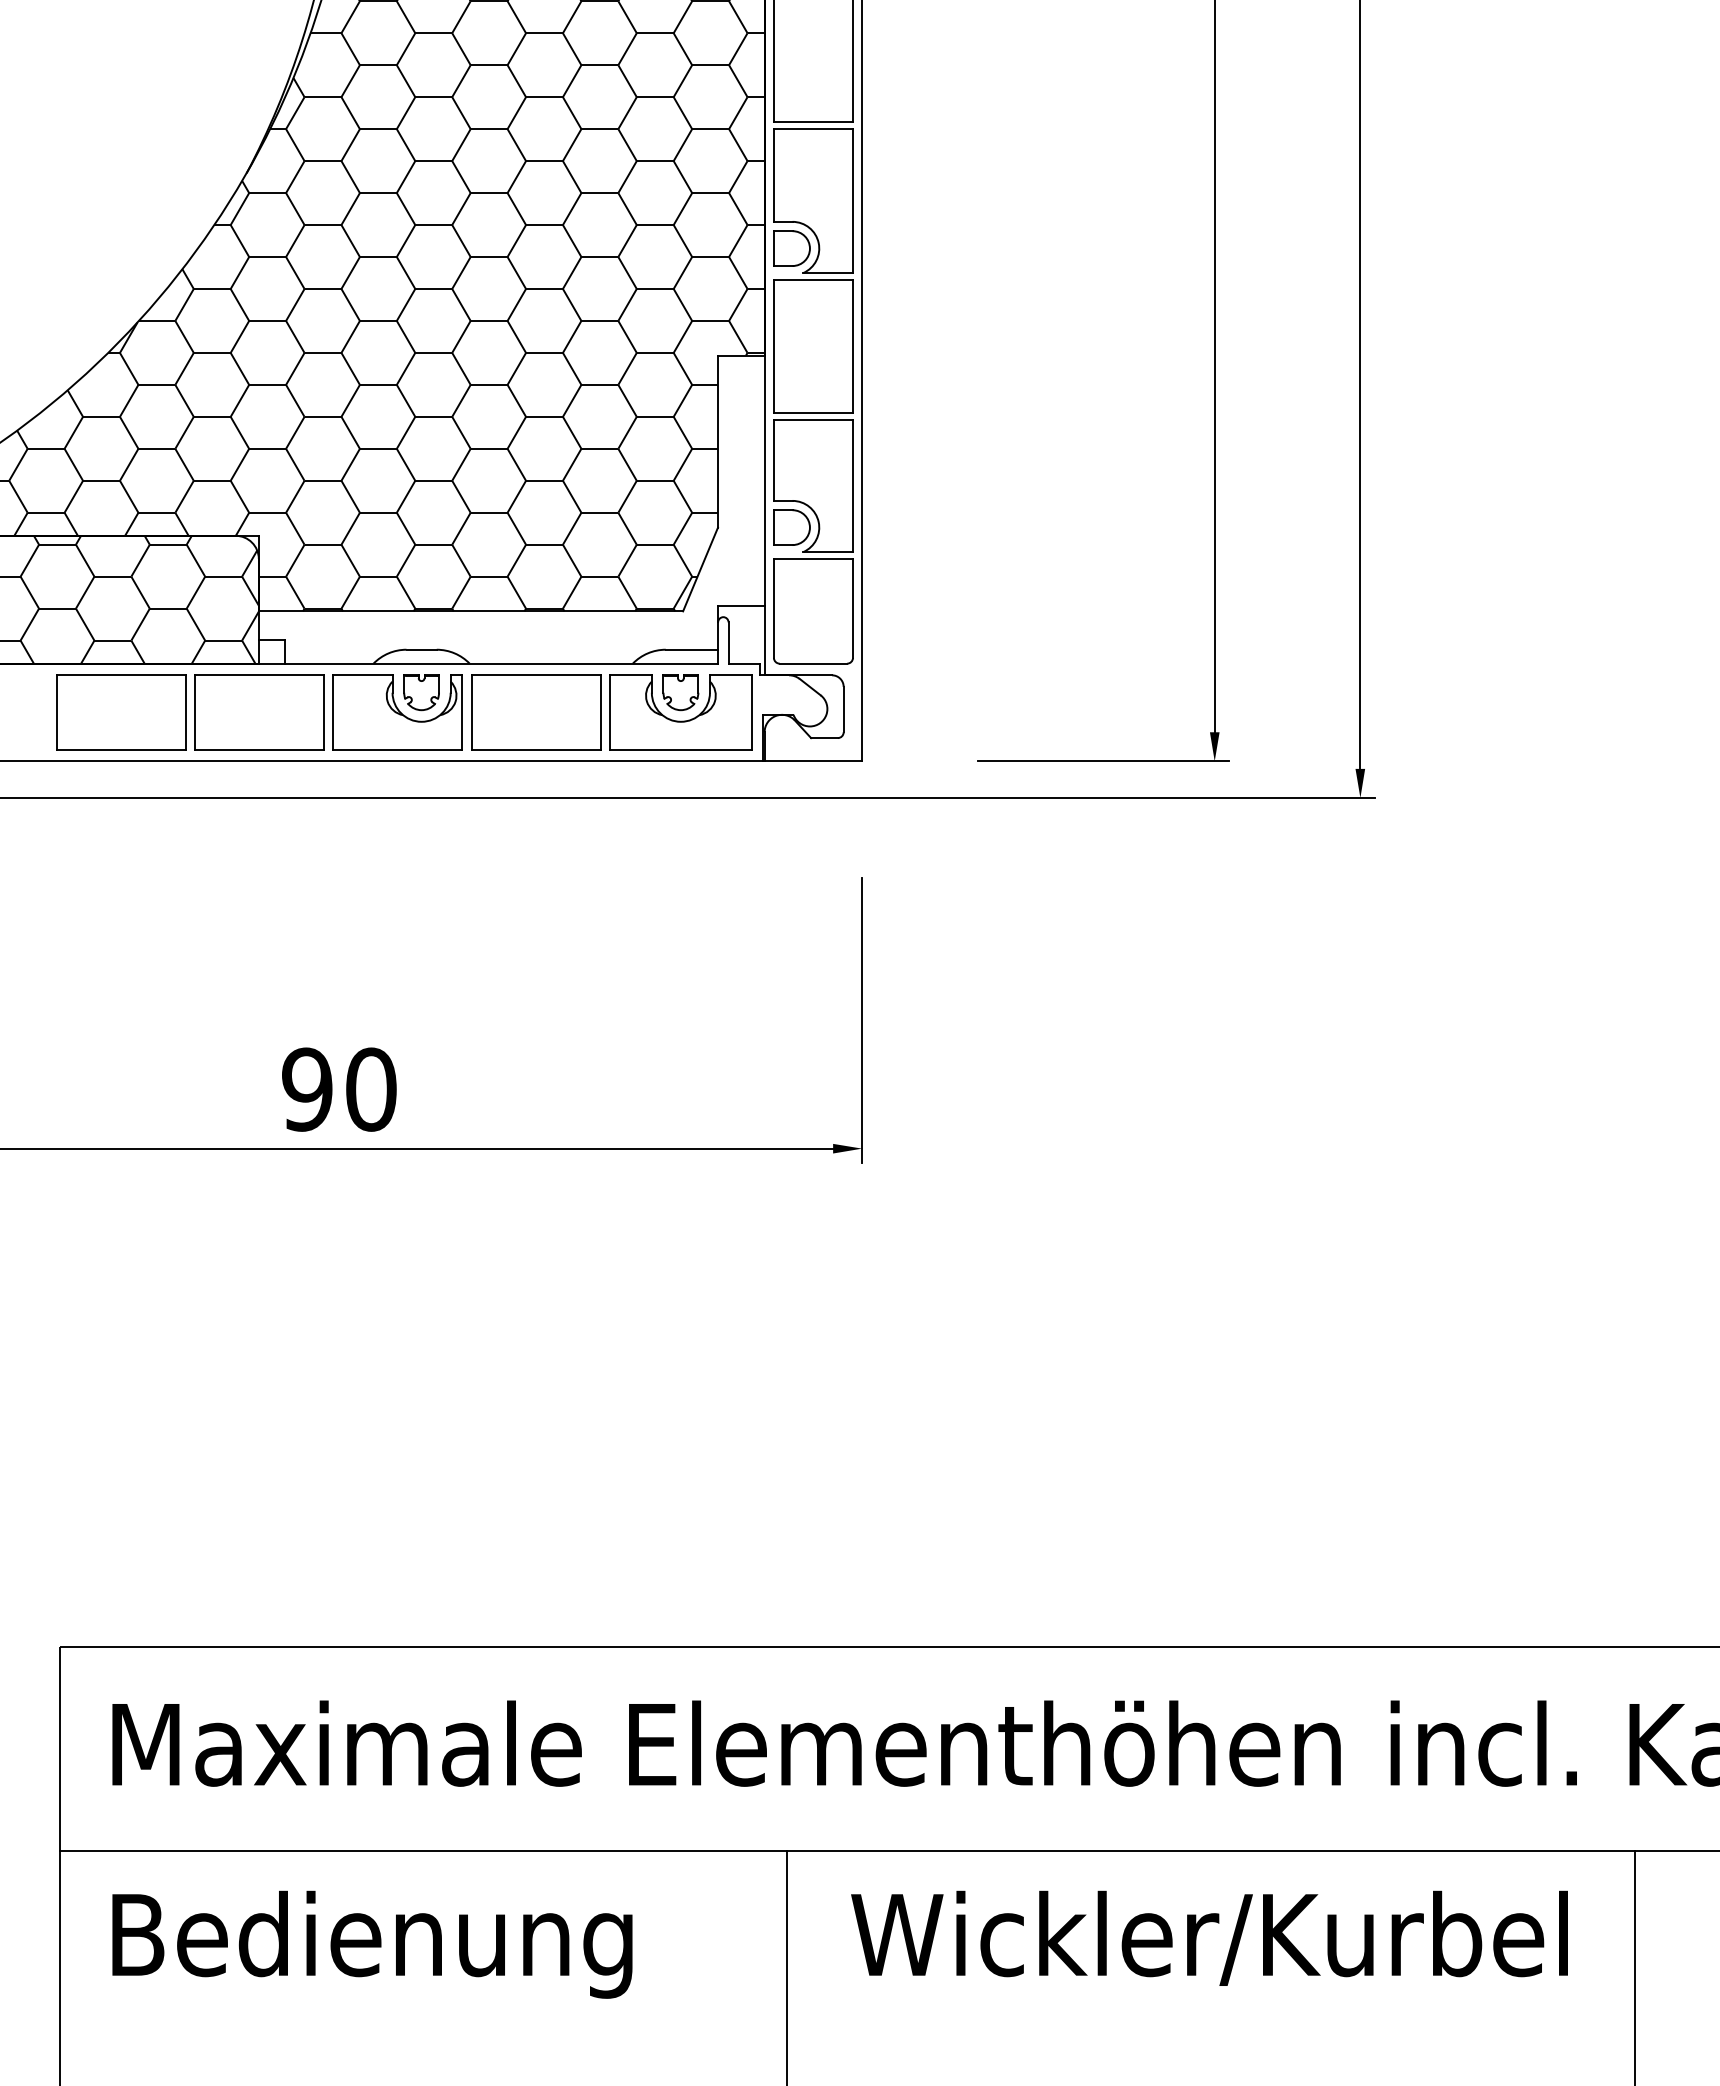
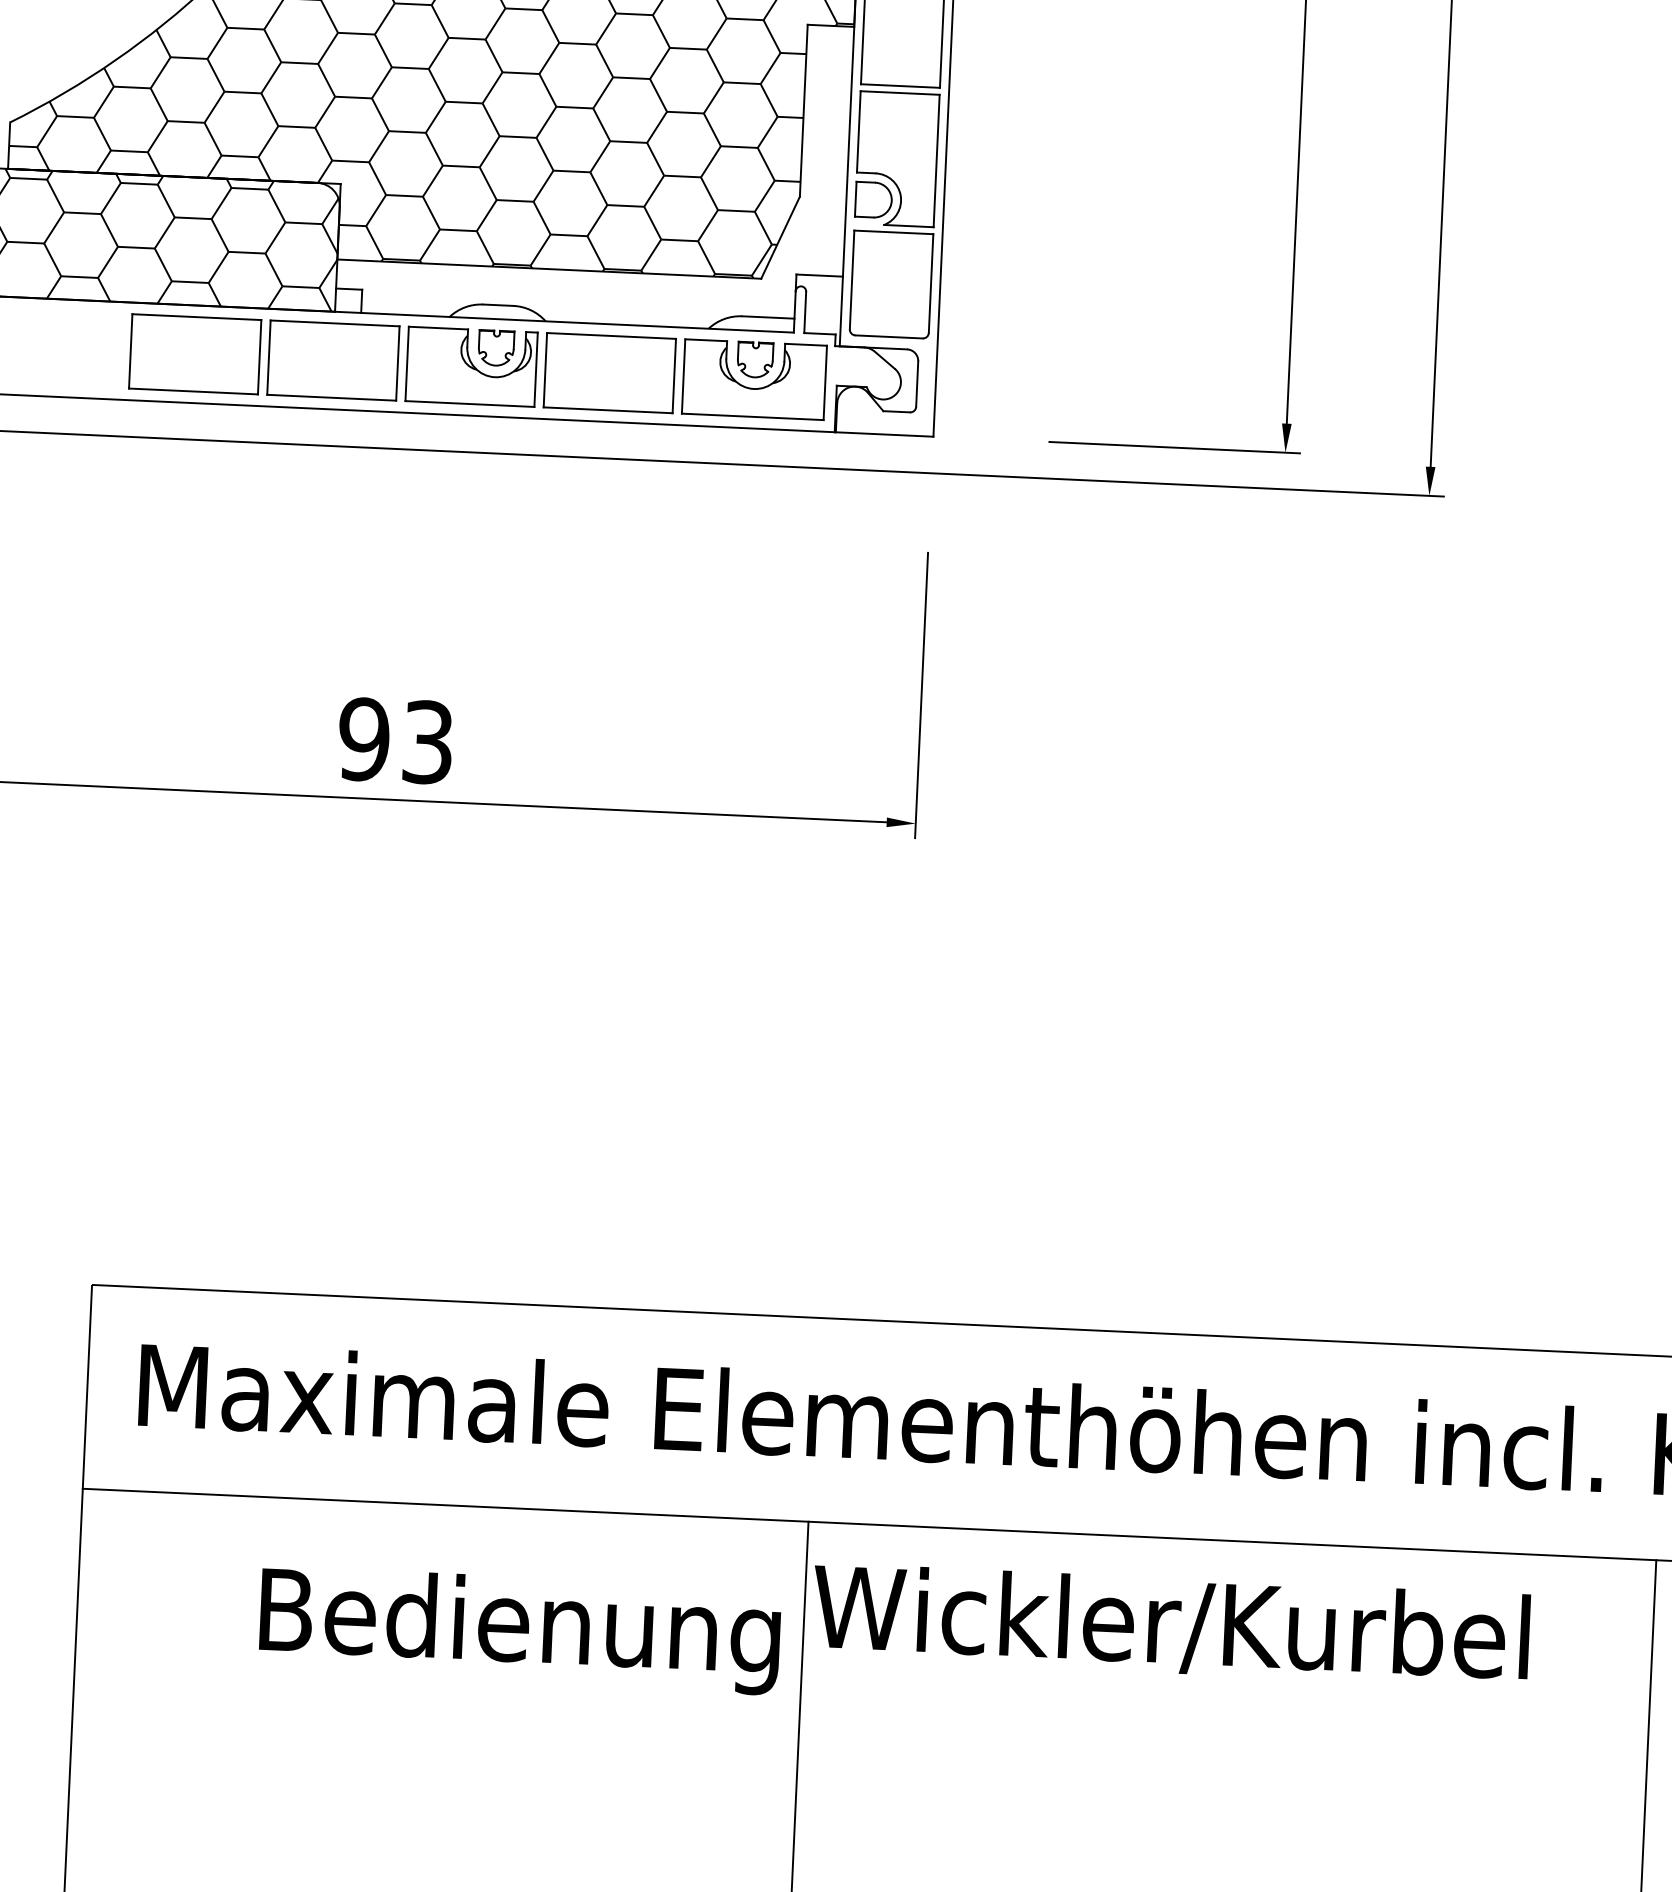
text: (371, 1089) -> (428, 742), 90 -> 93
text: (1209, 1937) -> (1170, 1624), moved
text: (372, 1944) -> (520, 1630), moved

